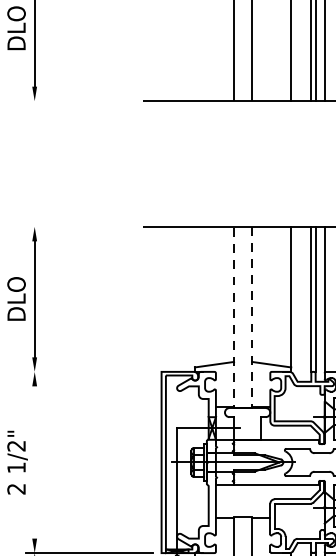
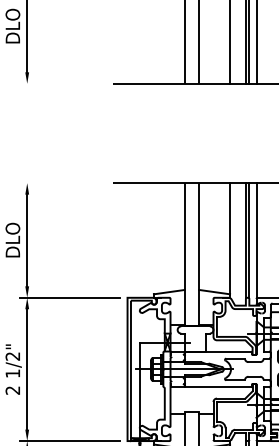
line: (89, 371) -> (70, 297), added
line: (242, 408) -> (191, 326), dashed -> solid
line: (35, 462) -> (27, 369), added

